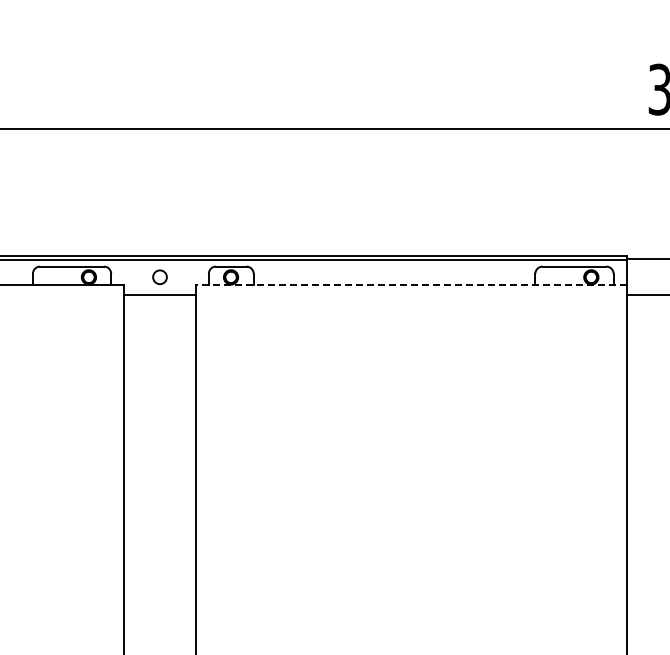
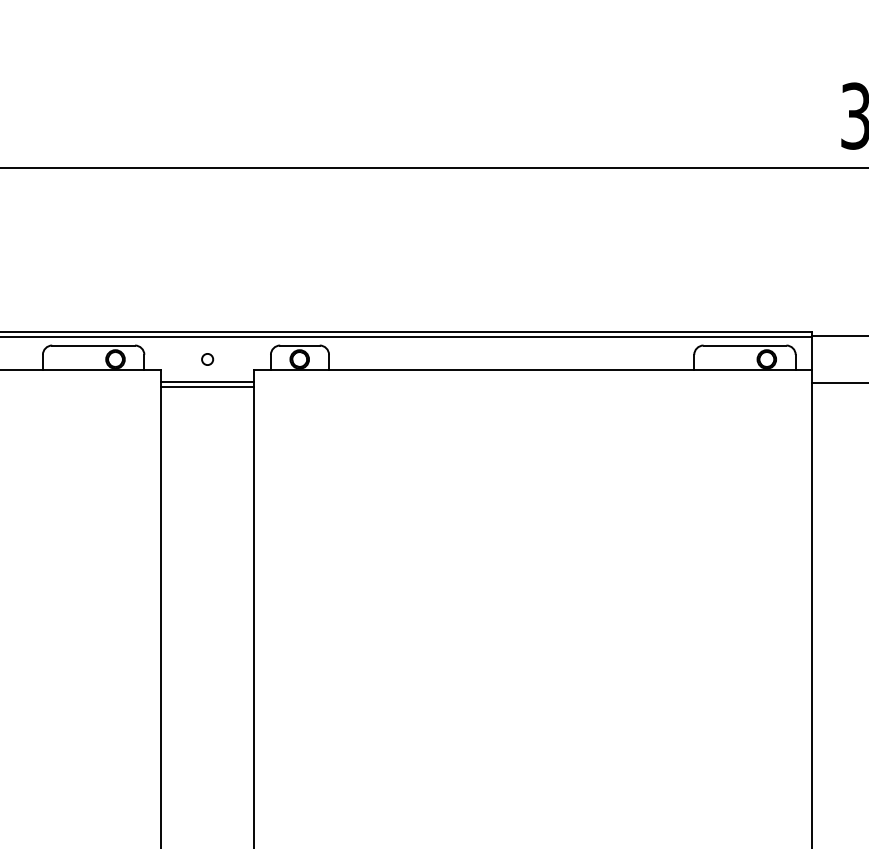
circle: (159, 277) -> (206, 359), size x0.62
line: (410, 285) -> (532, 370), dashed -> solid
line: (159, 298) -> (206, 386), added

